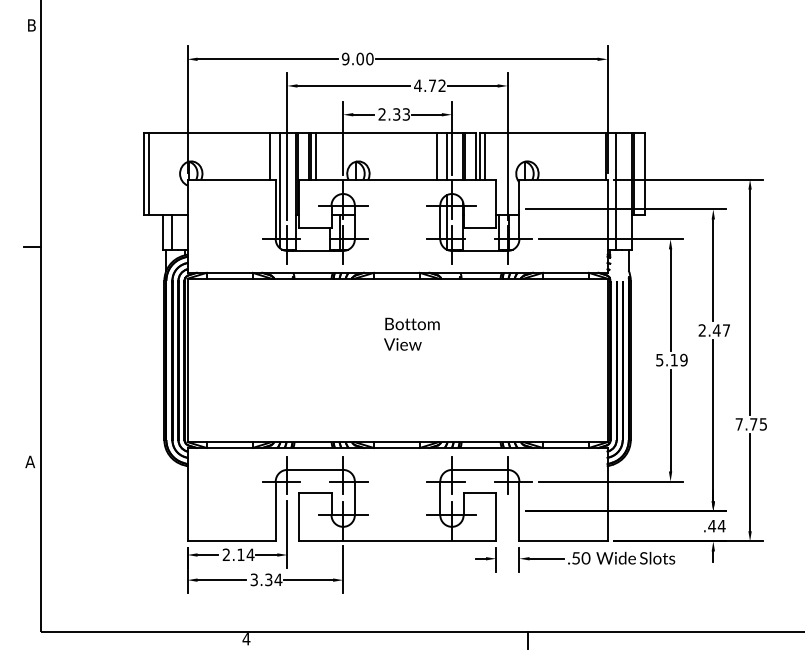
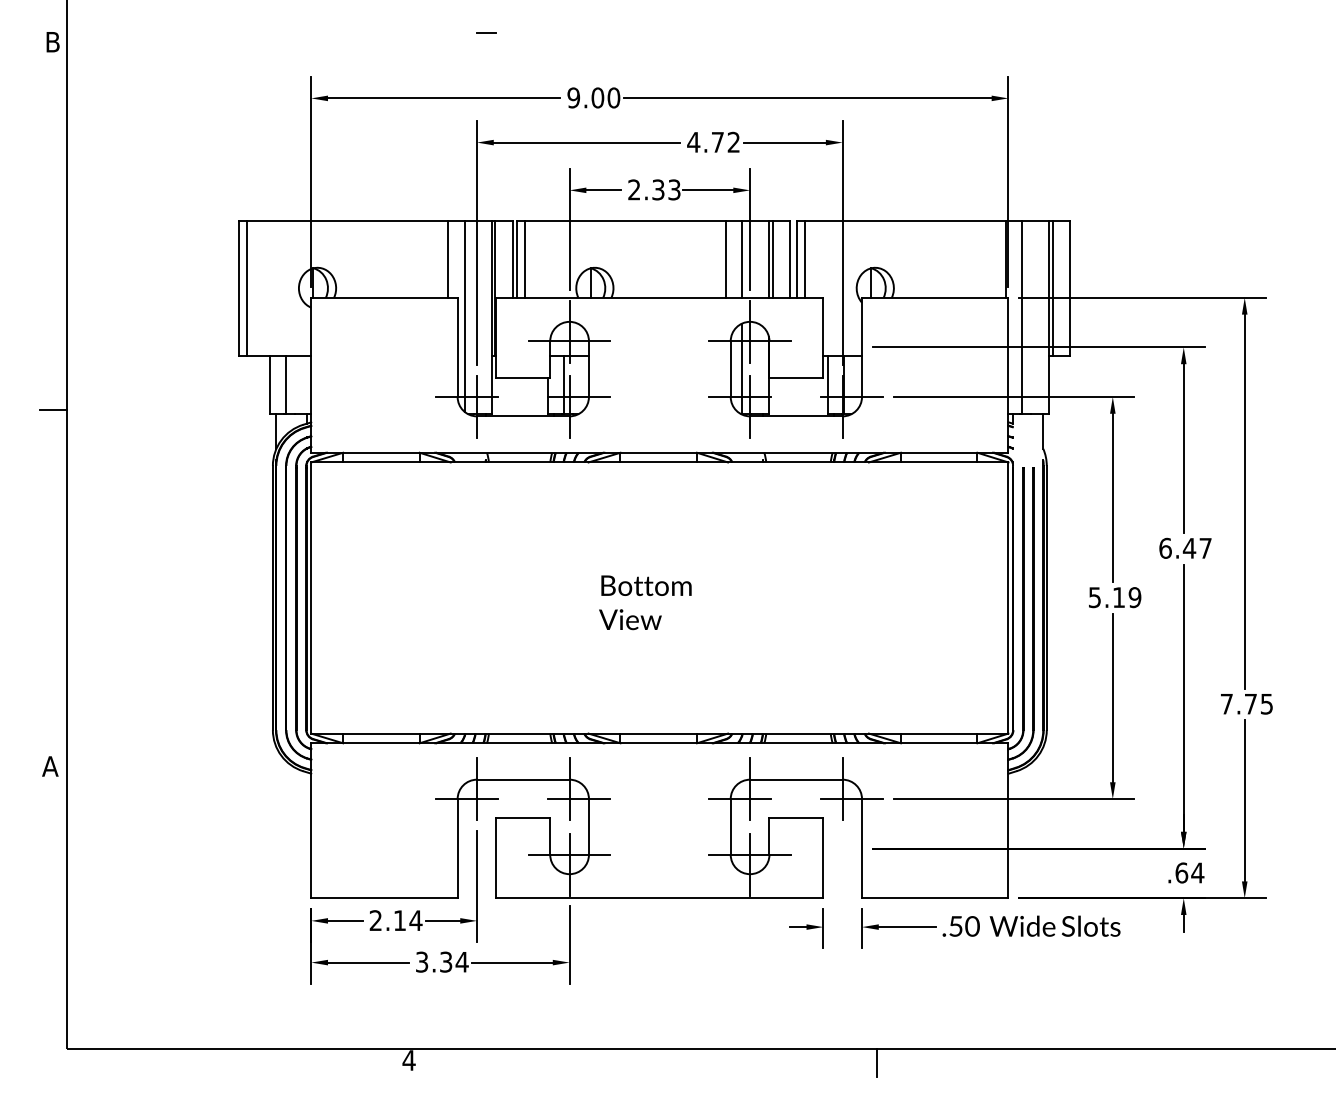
line: (292, 19) -> (485, 32), added
text: (702, 330) -> (1165, 548), 2.47 -> 6.47
text: (411, 333) -> (644, 601), moved
text: (712, 525) -> (1182, 871), .44 -> .64

